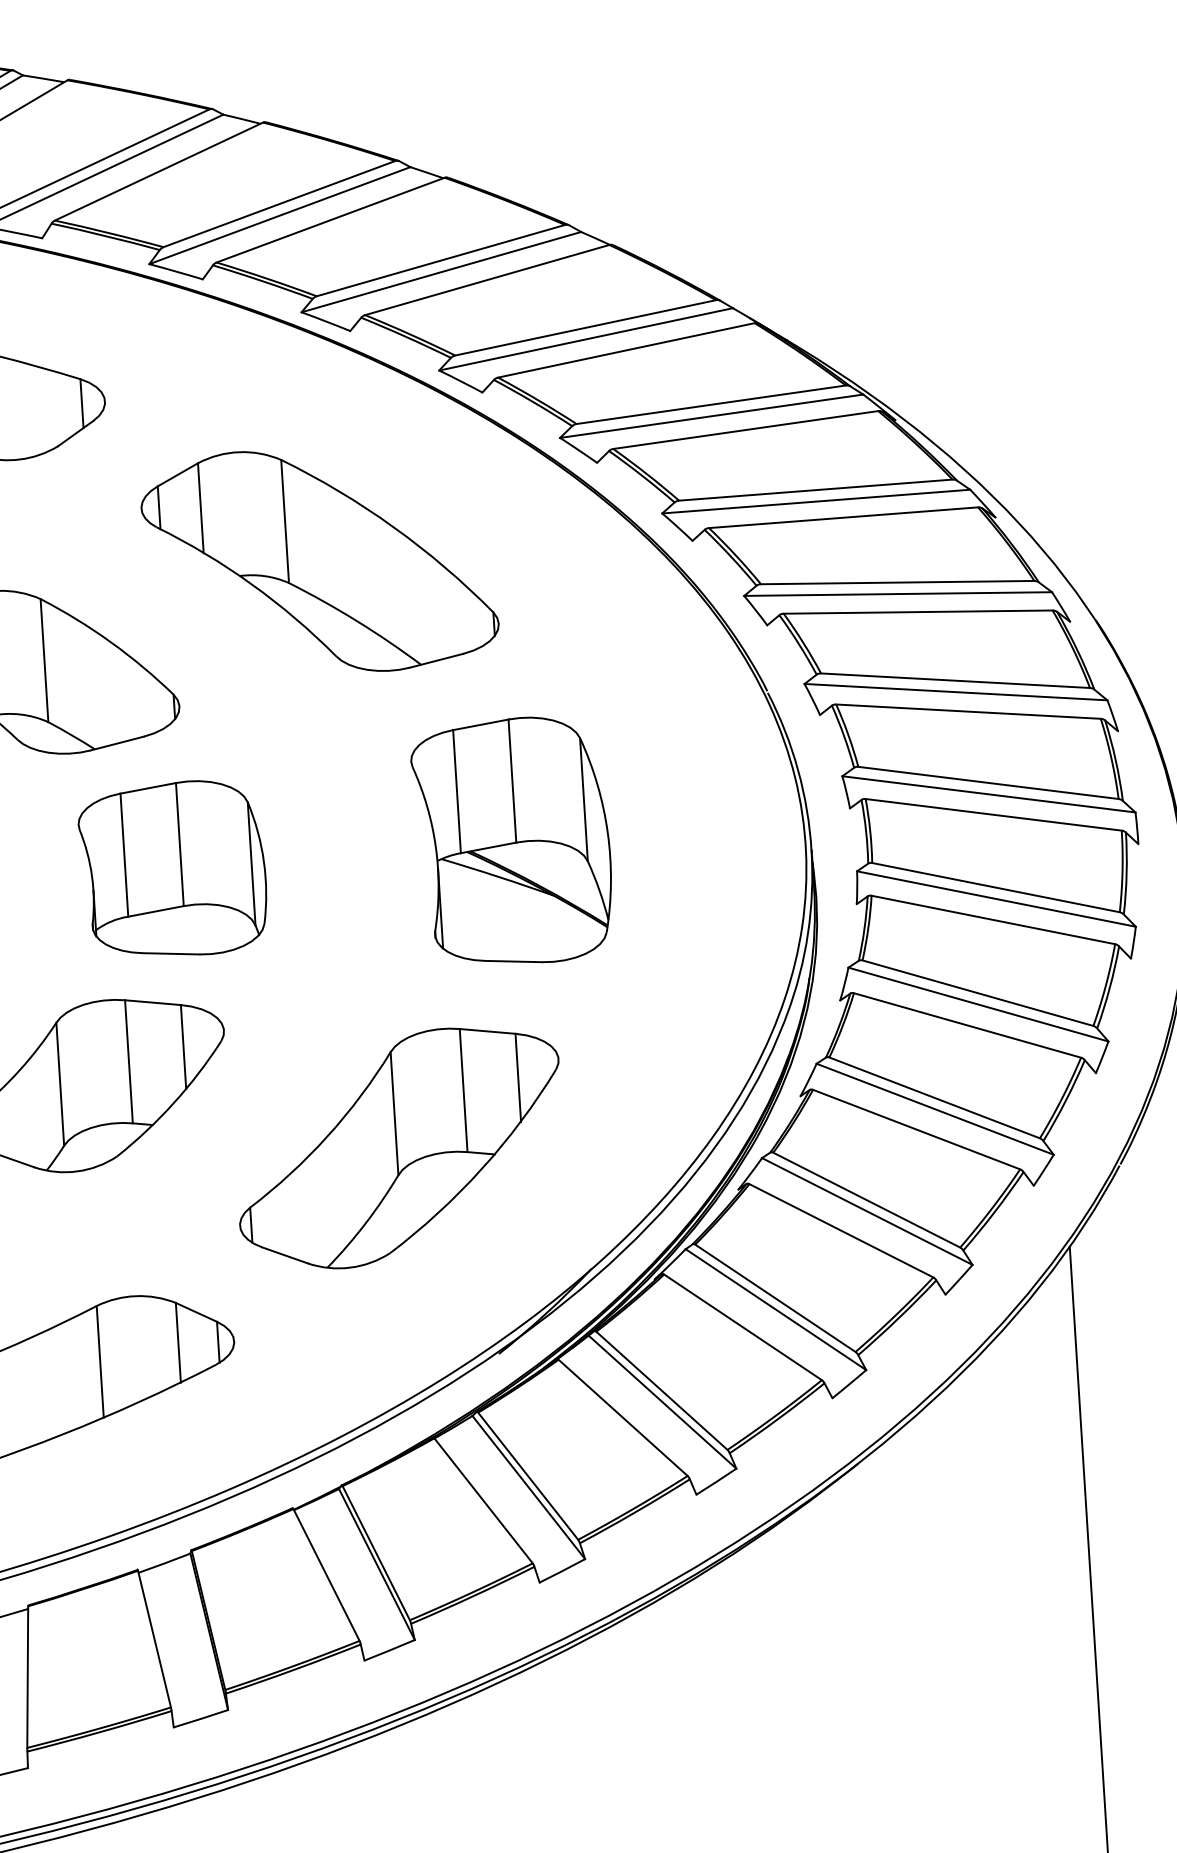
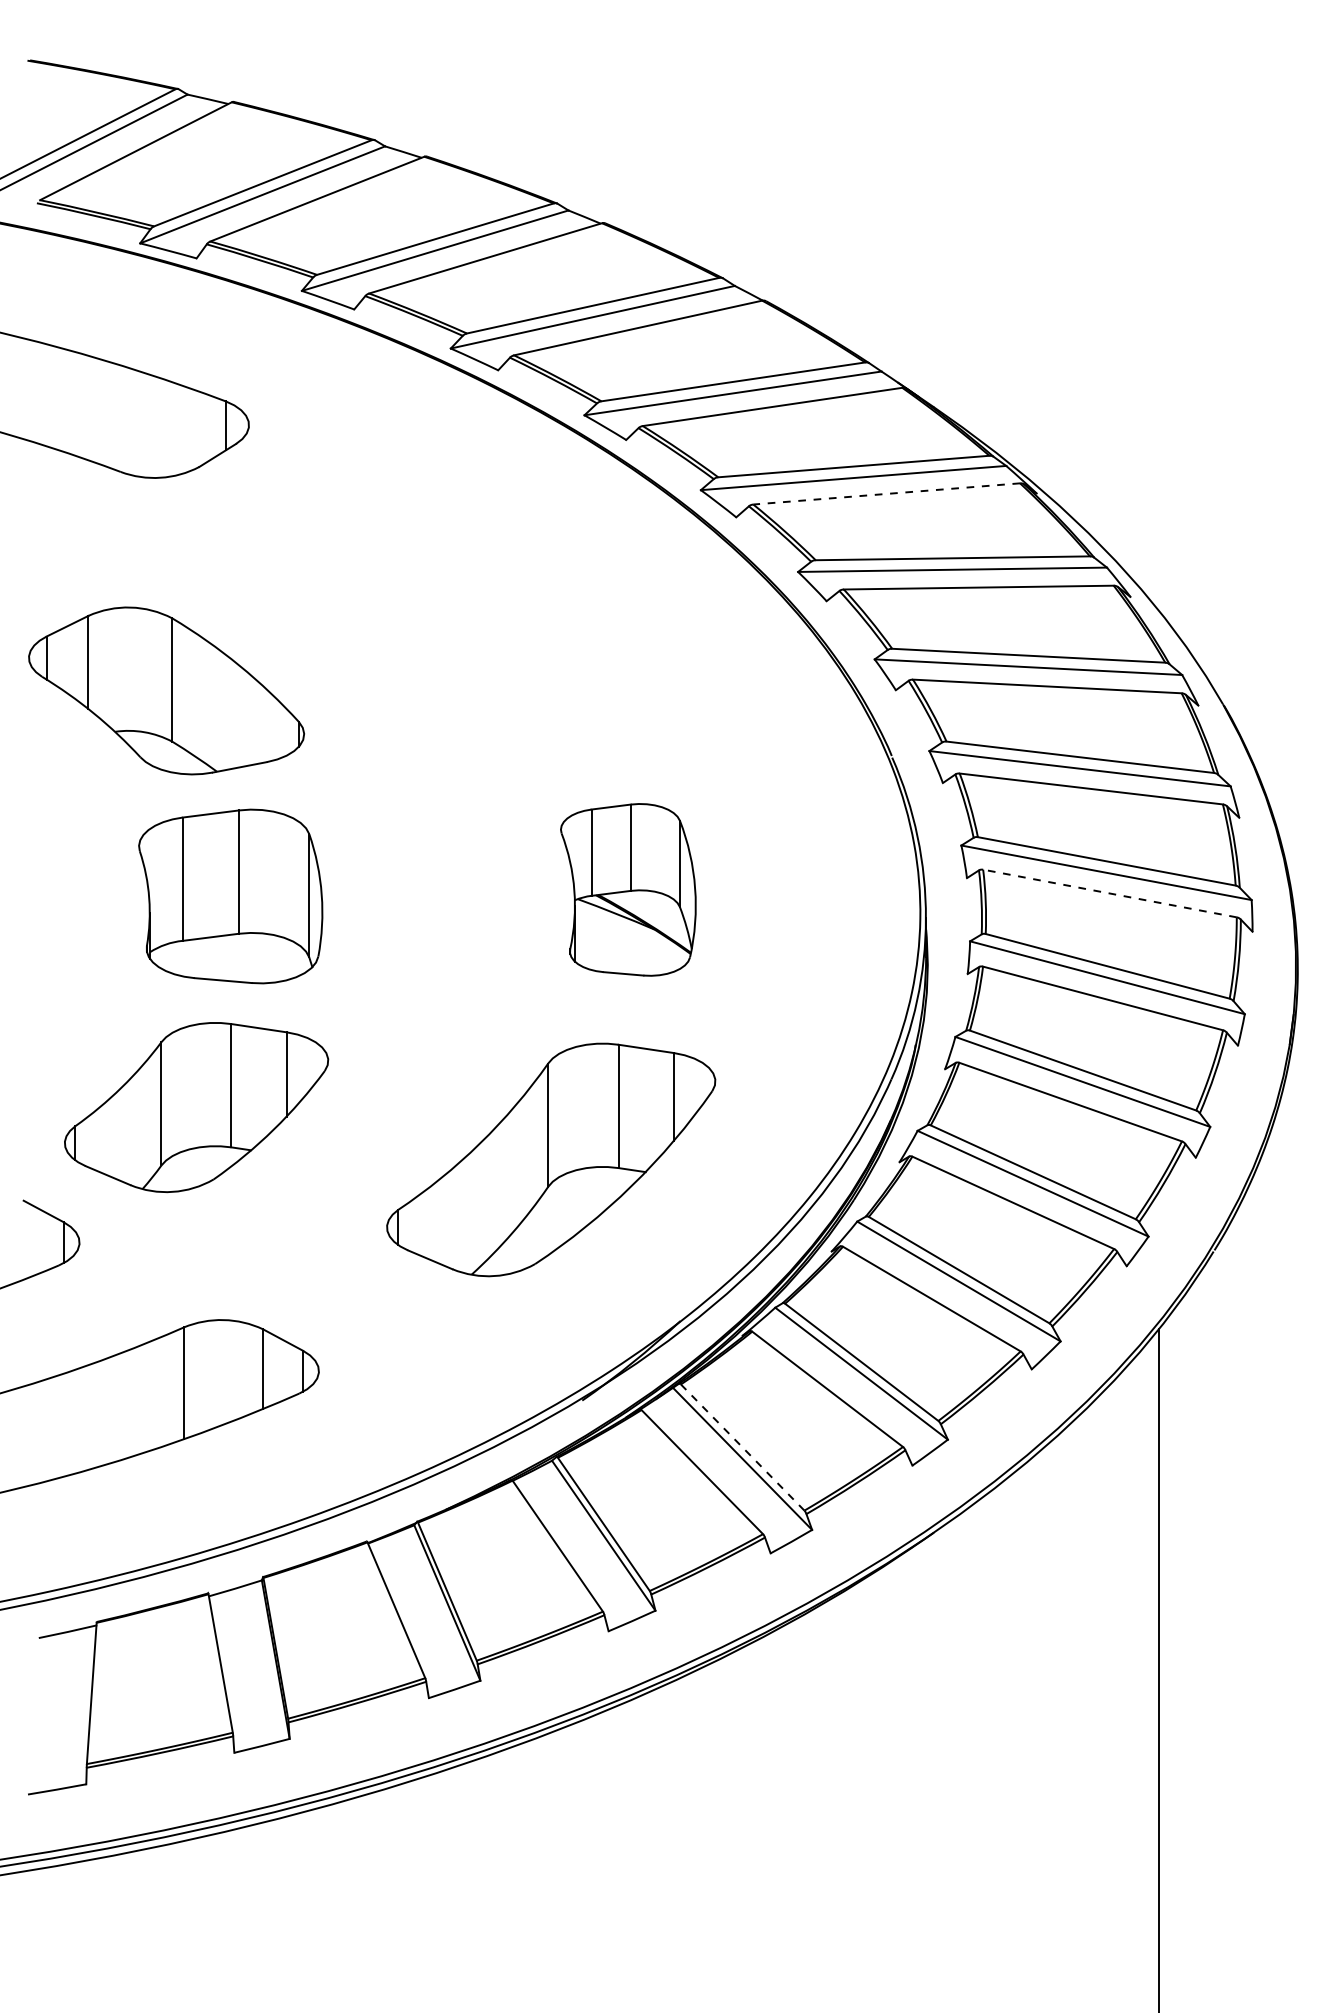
line: (745, 429) -> (886, 493), solid -> dashed
part: (318, 560) -> (452, 597), removed
line: (993, 814) -> (1109, 893), solid -> dashed
part: (512, 841) -> (628, 889), size x0.7
part: (173, 869) -> (230, 896), moved
part: (399, 1147) -> (551, 1159), moved
line: (662, 1390) -> (743, 1447), solid -> dashed

